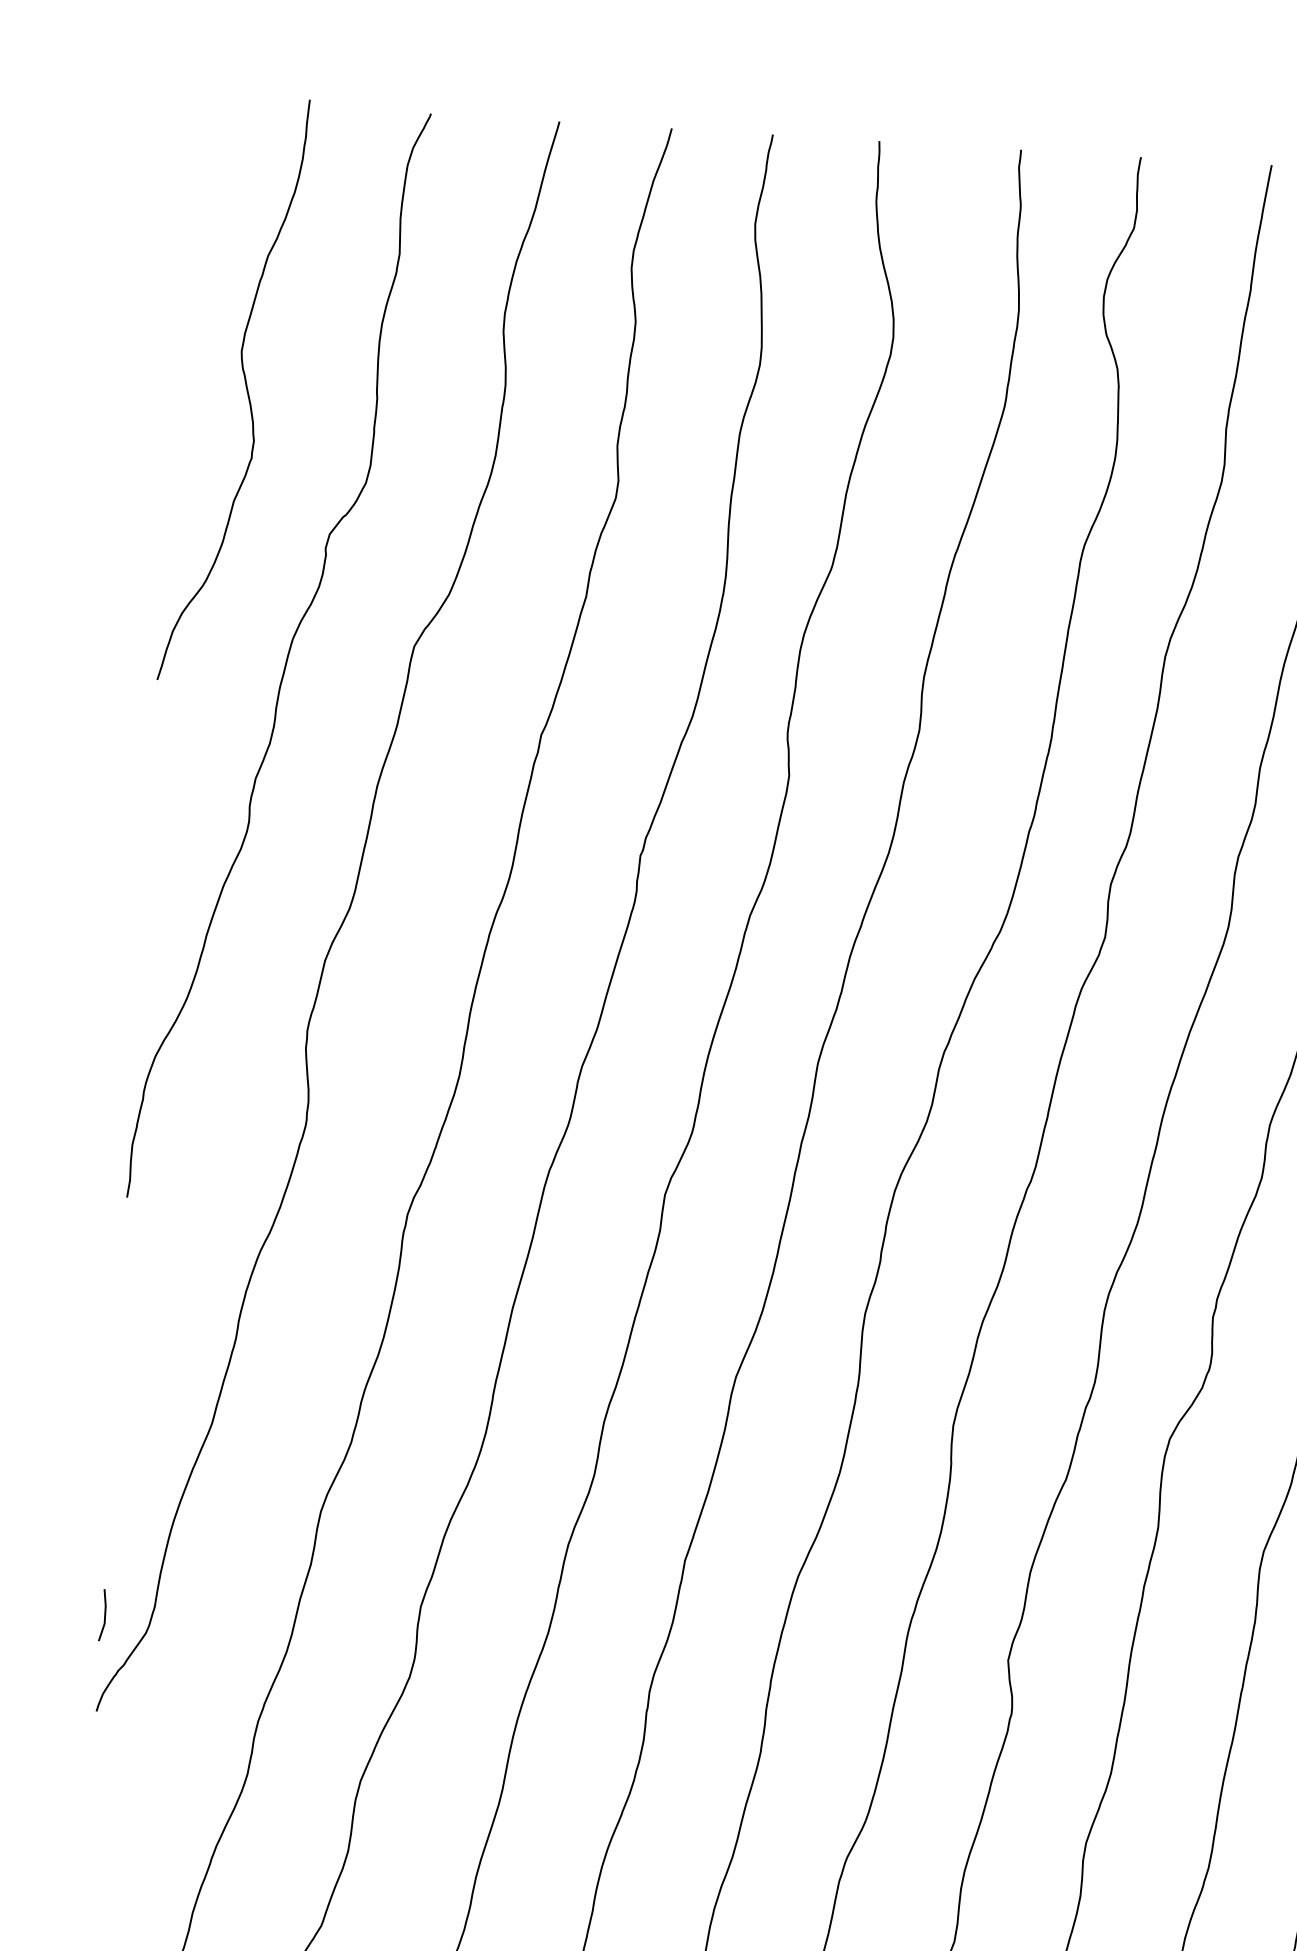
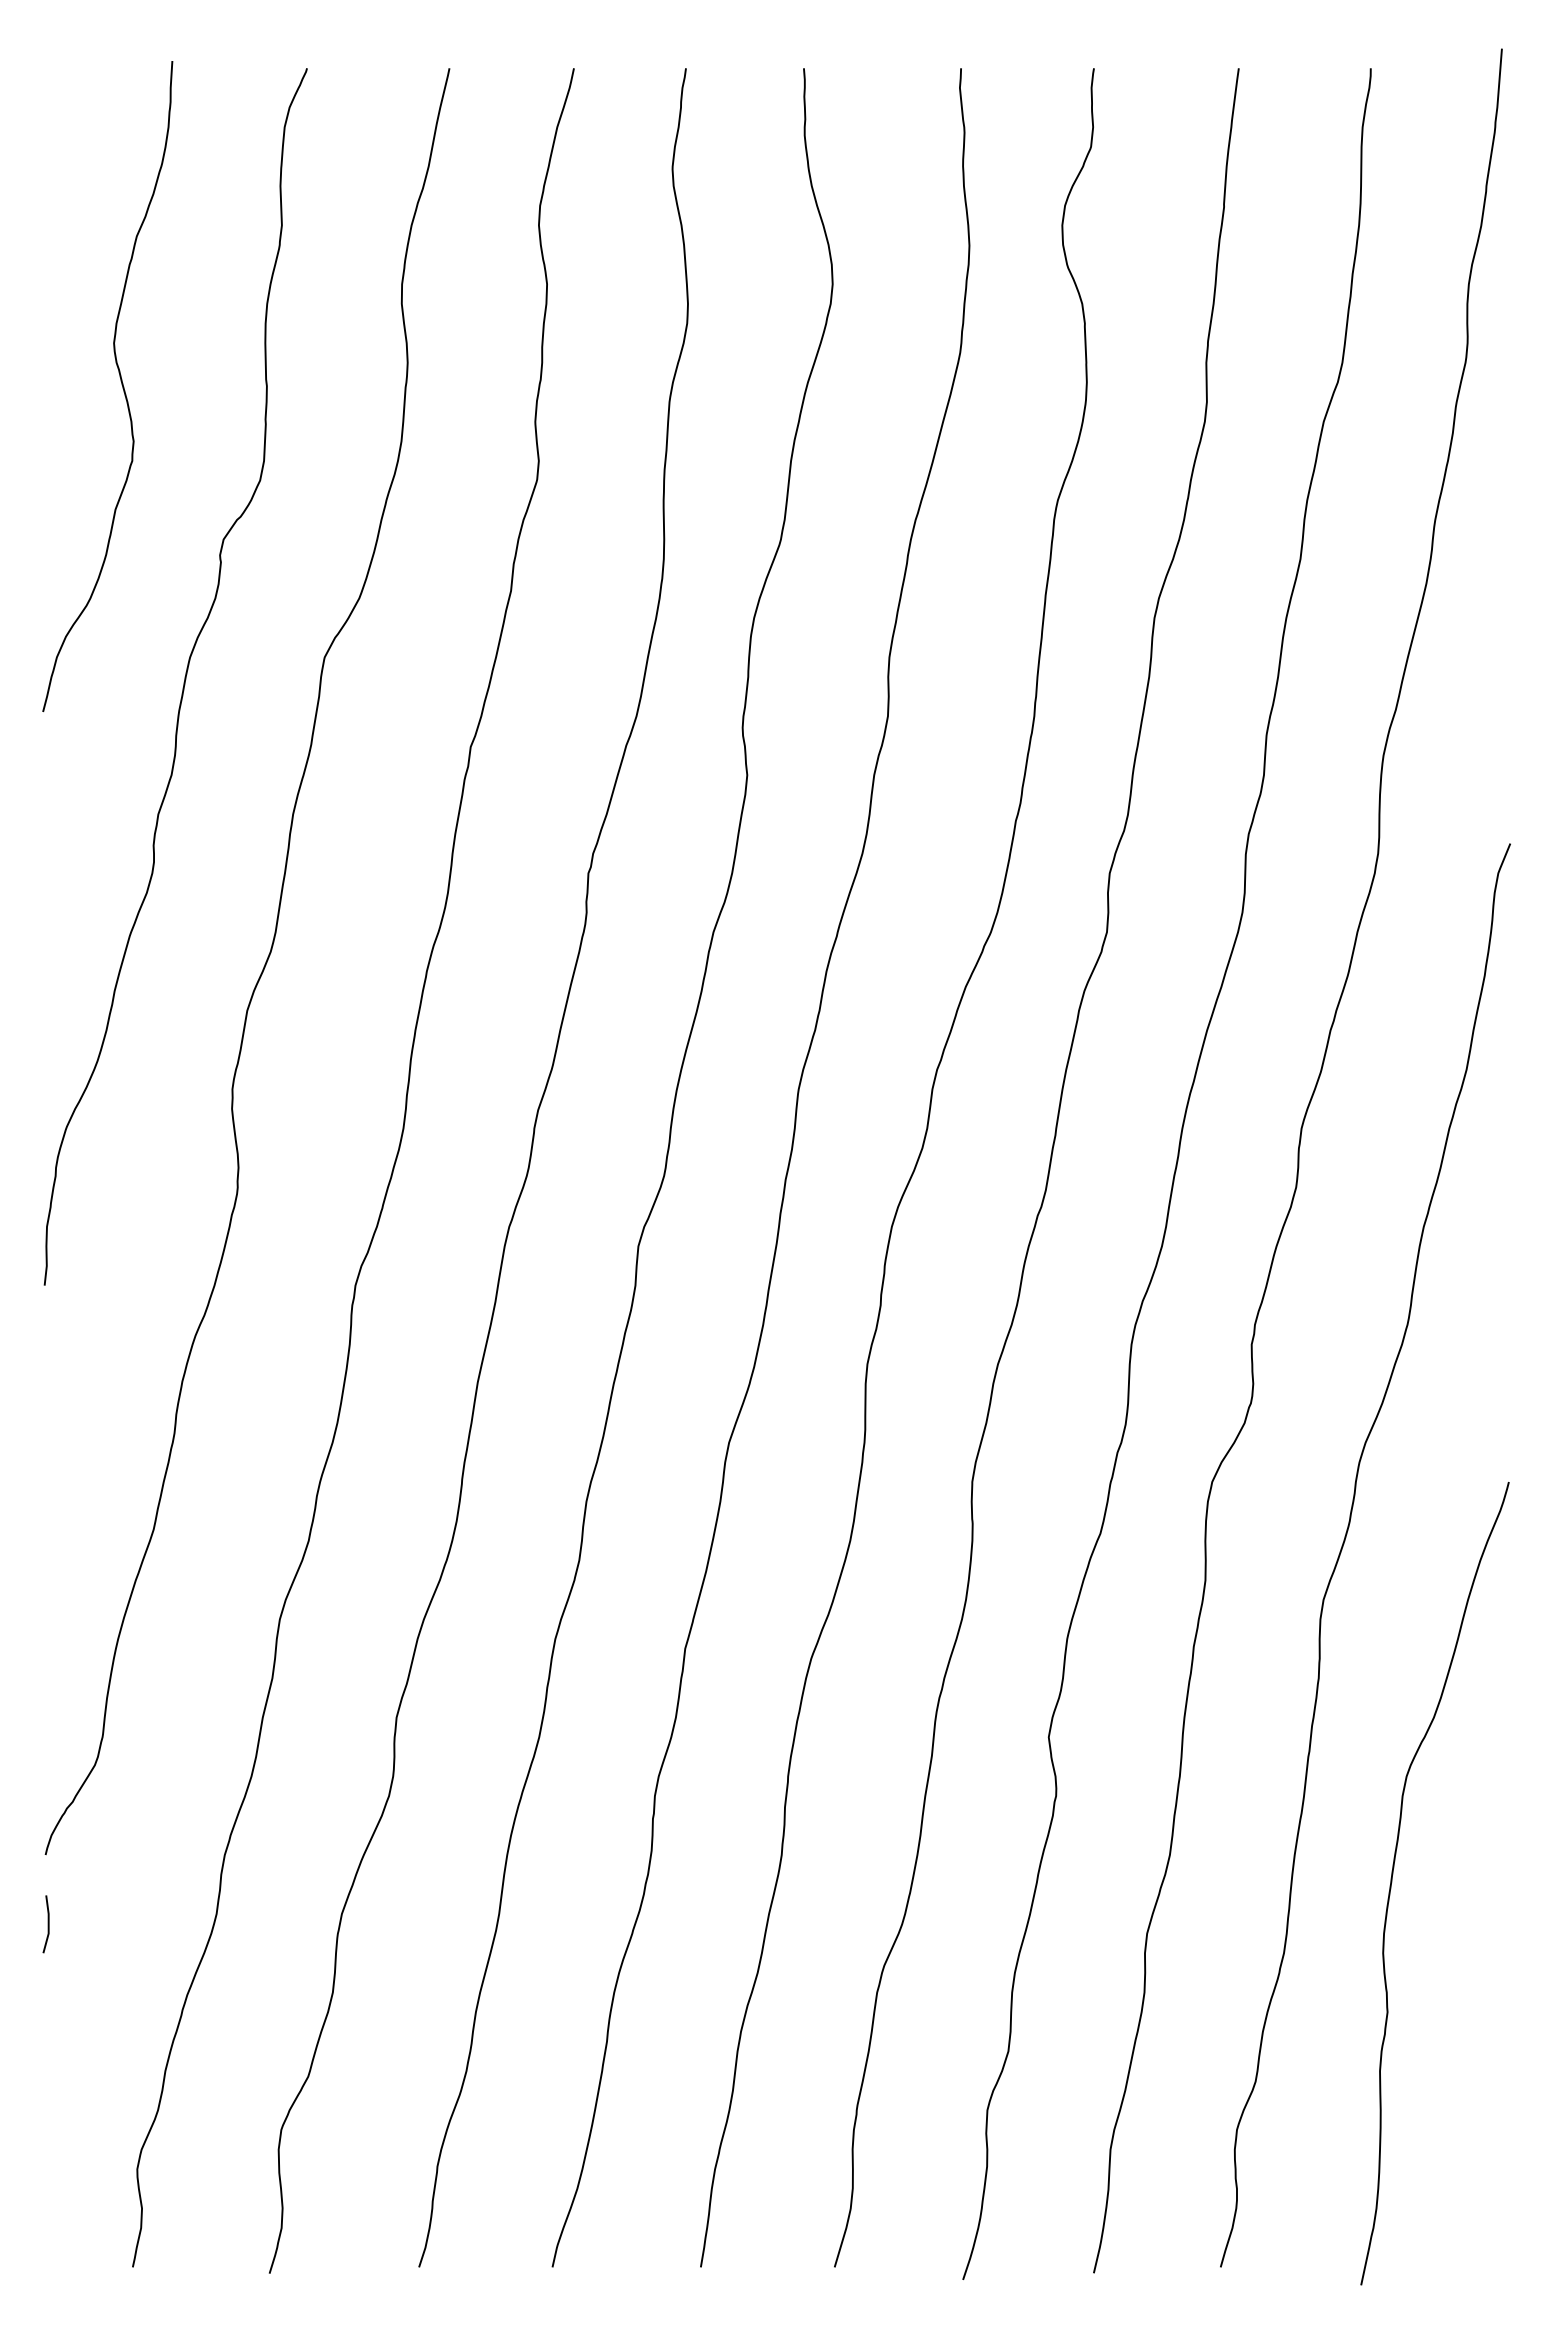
line: (104, 1615) -> (47, 1924), moved

